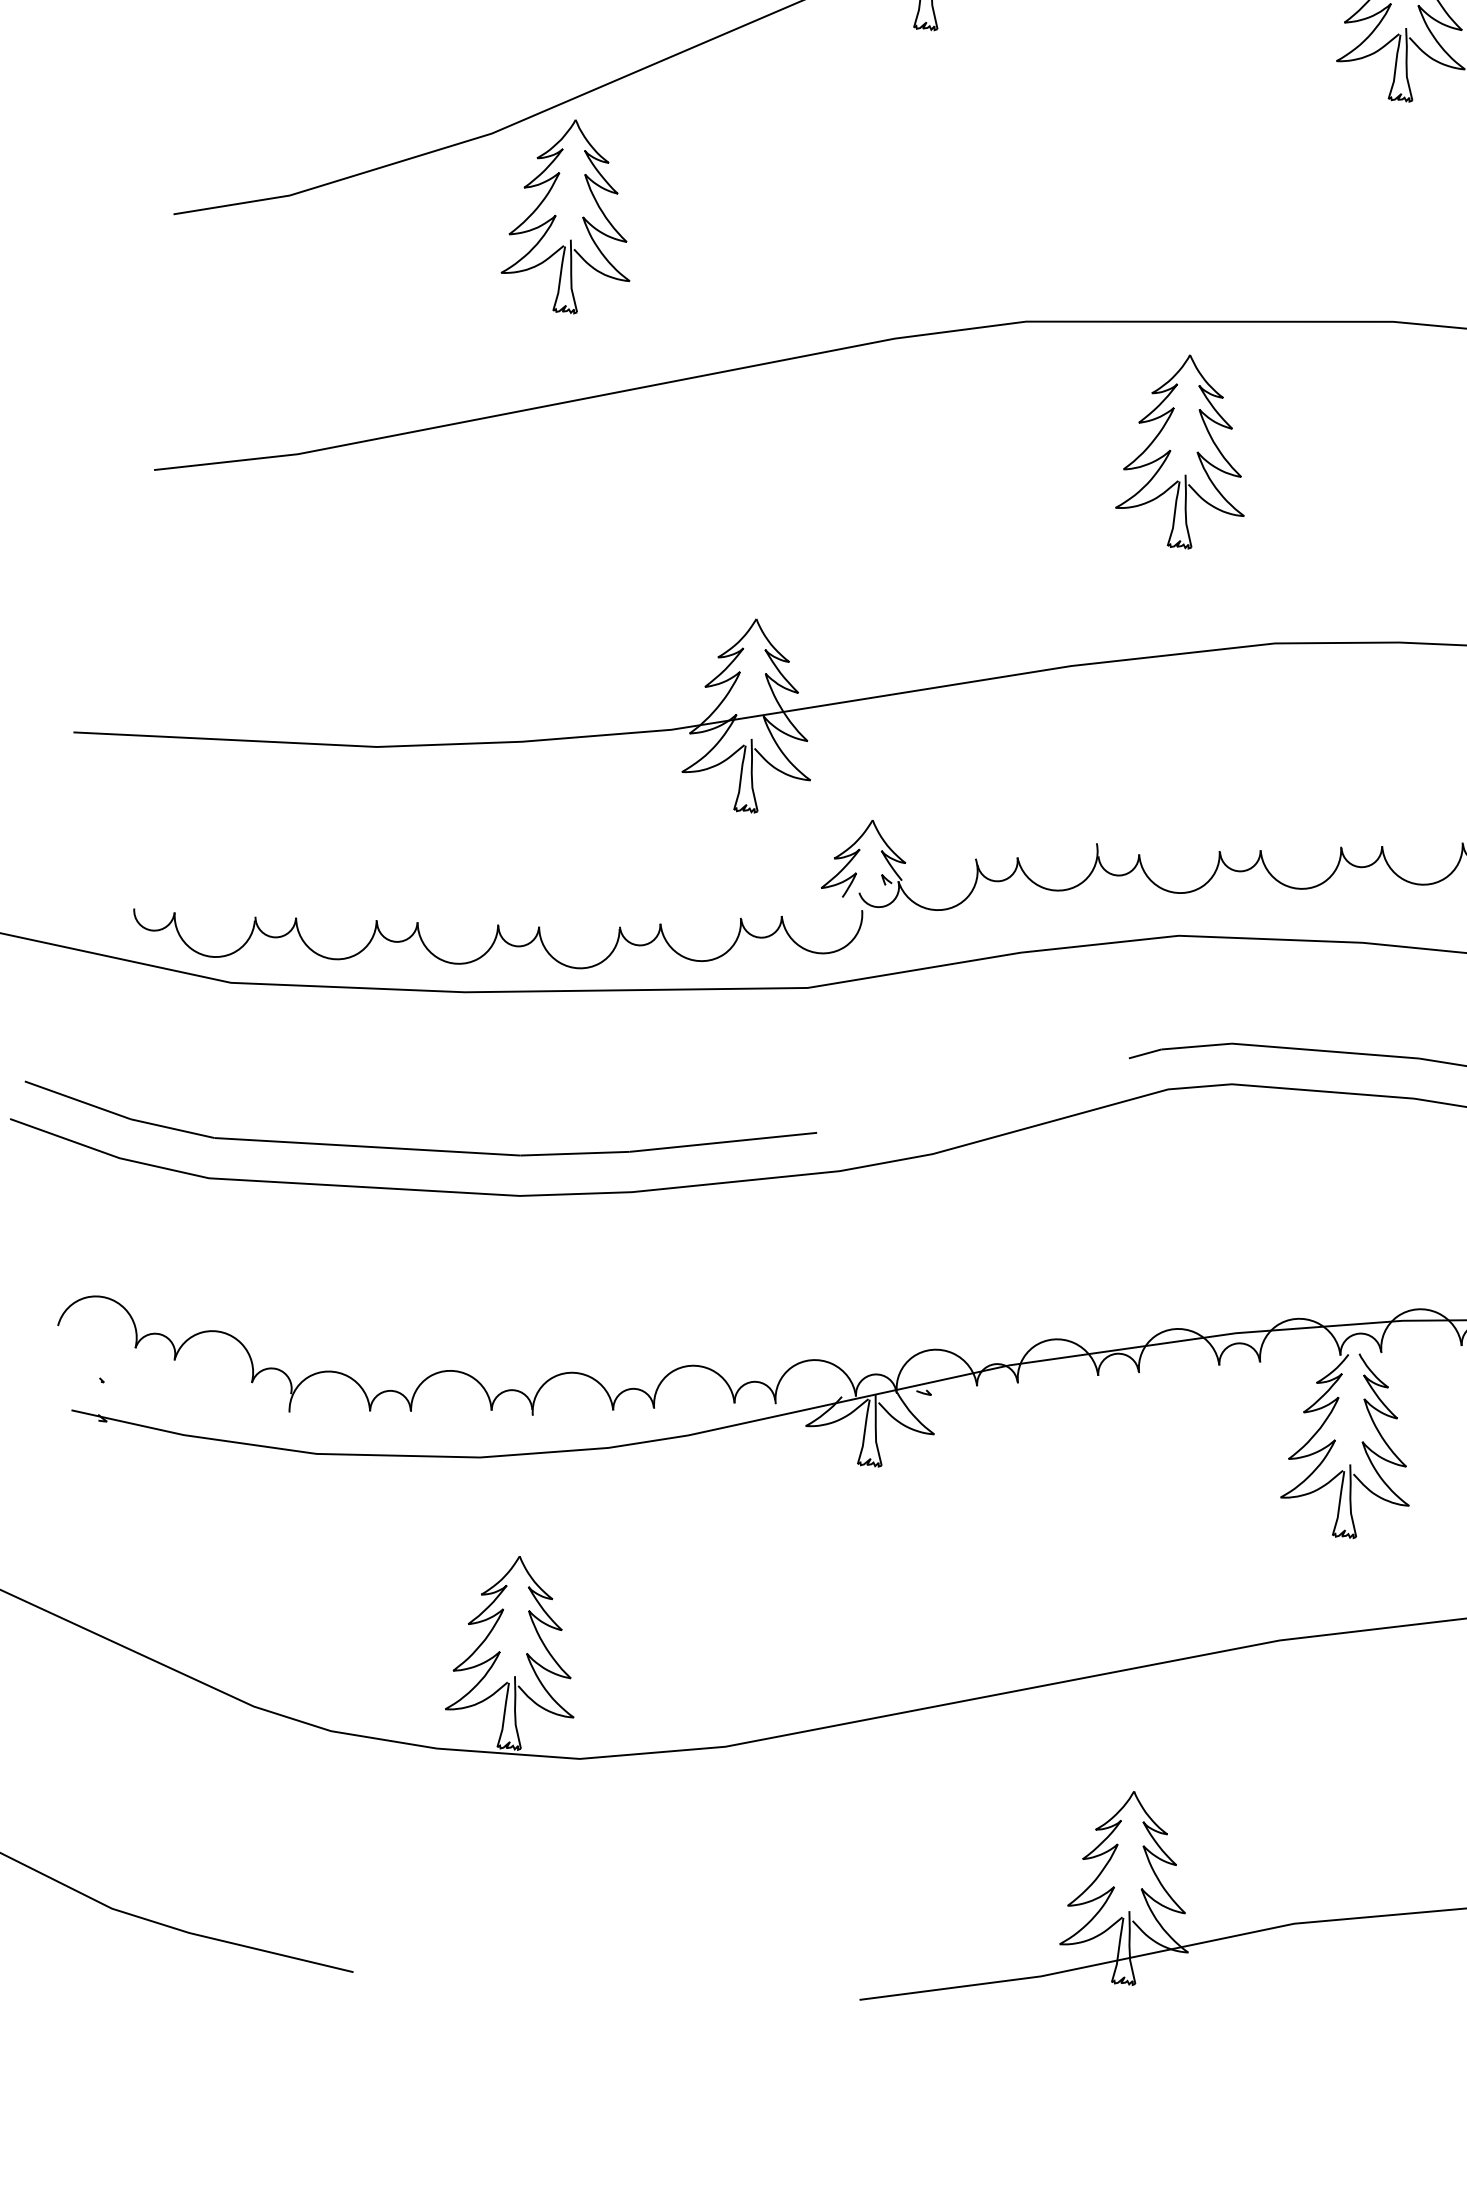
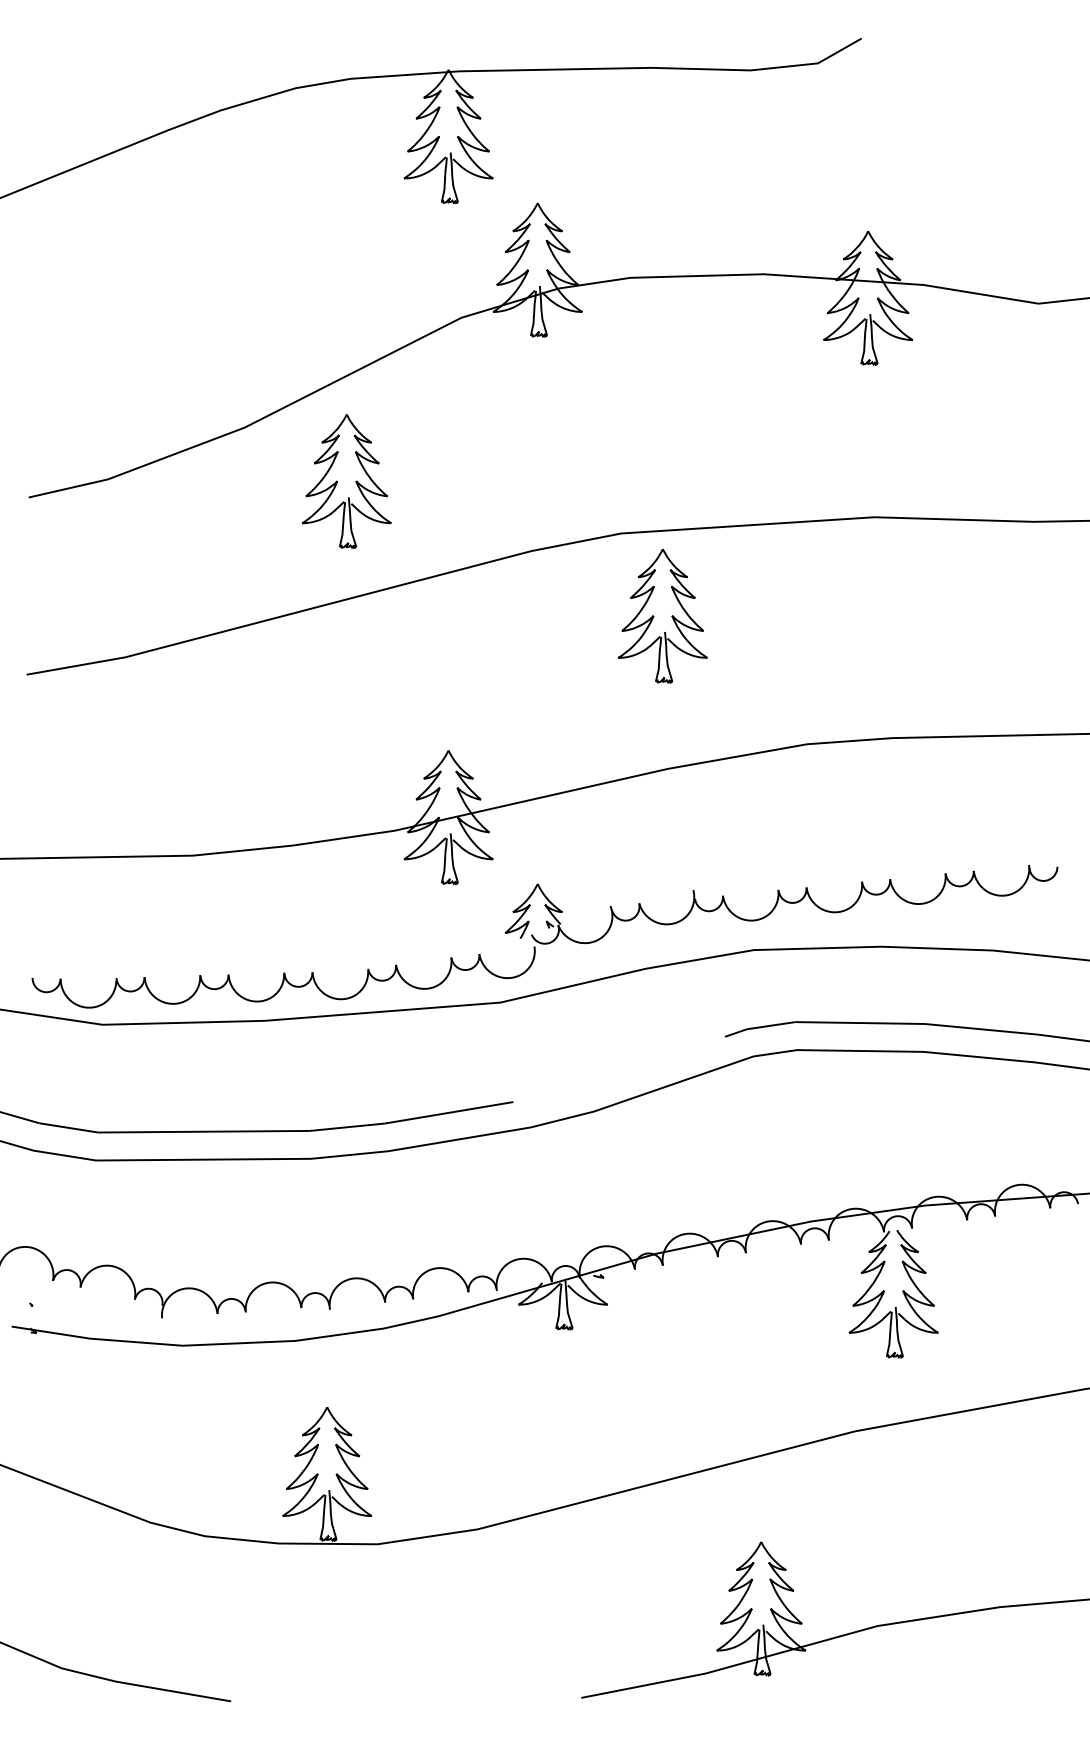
part: (569, 216) -> (346, 481), moved
part: (1183, 452) -> (662, 616), moved

